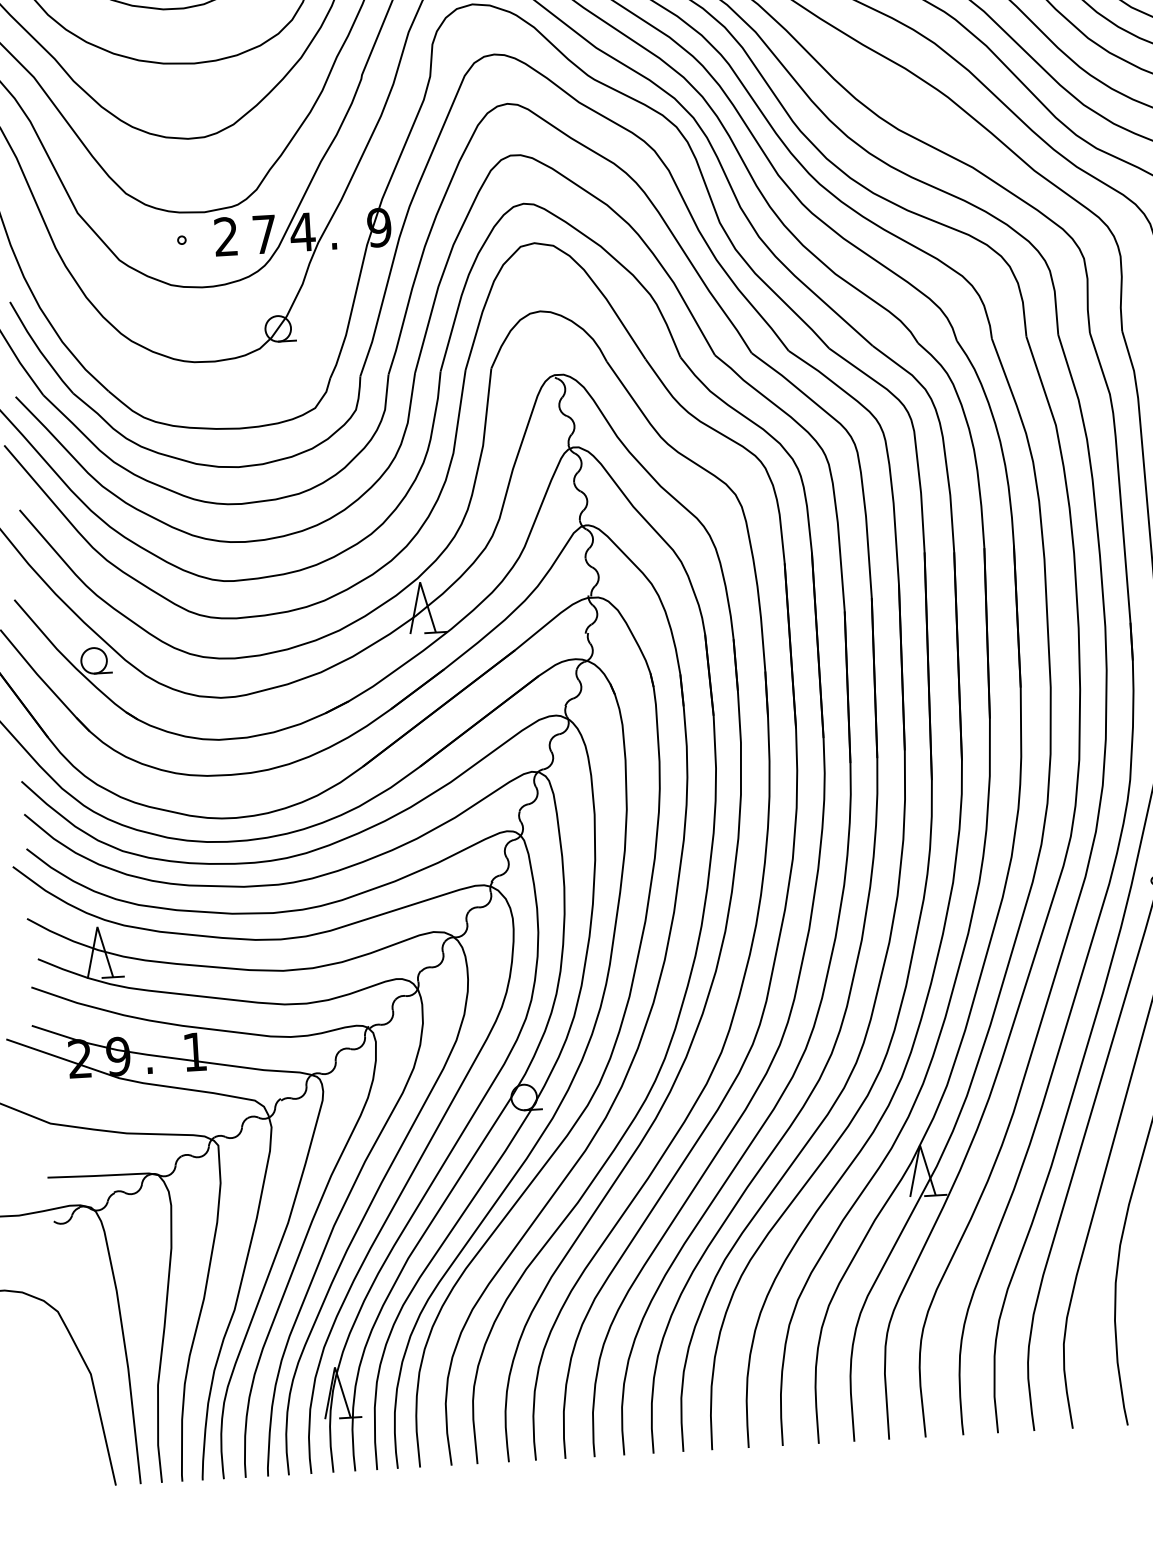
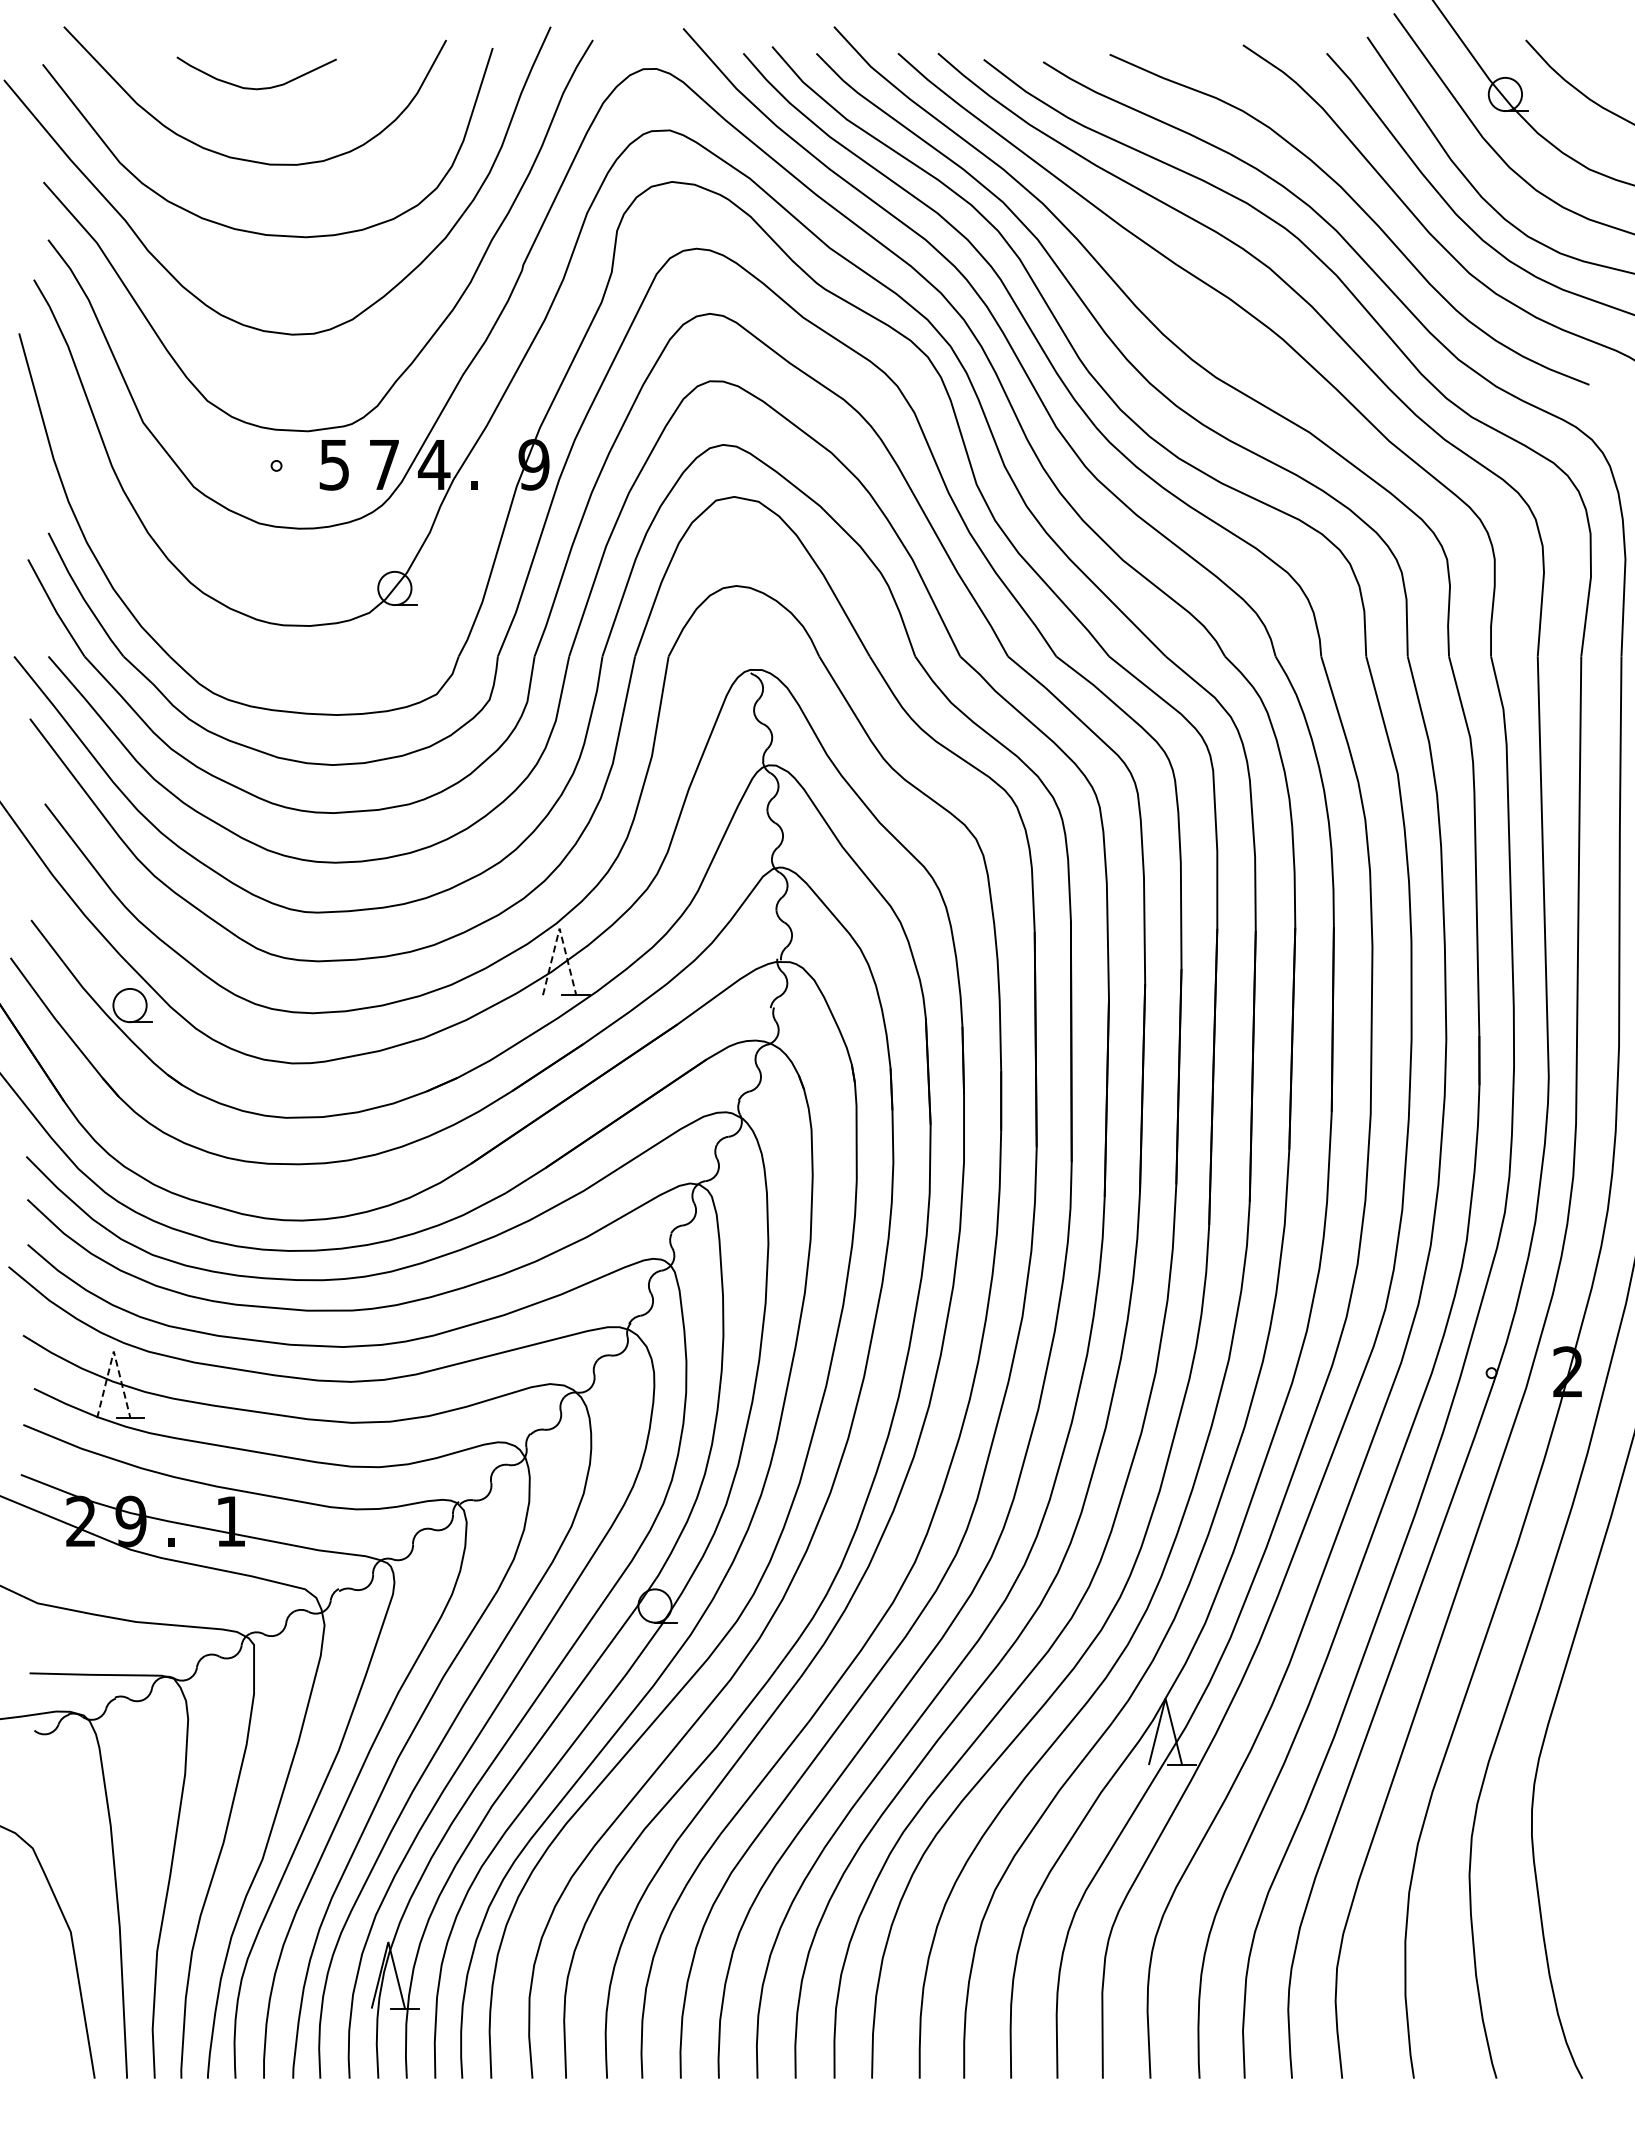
text: (225, 236) -> (333, 464), 2 -> 5
line: (420, 582) -> (559, 928), solid -> dashed
line: (97, 926) -> (113, 1351), solid -> dashed

